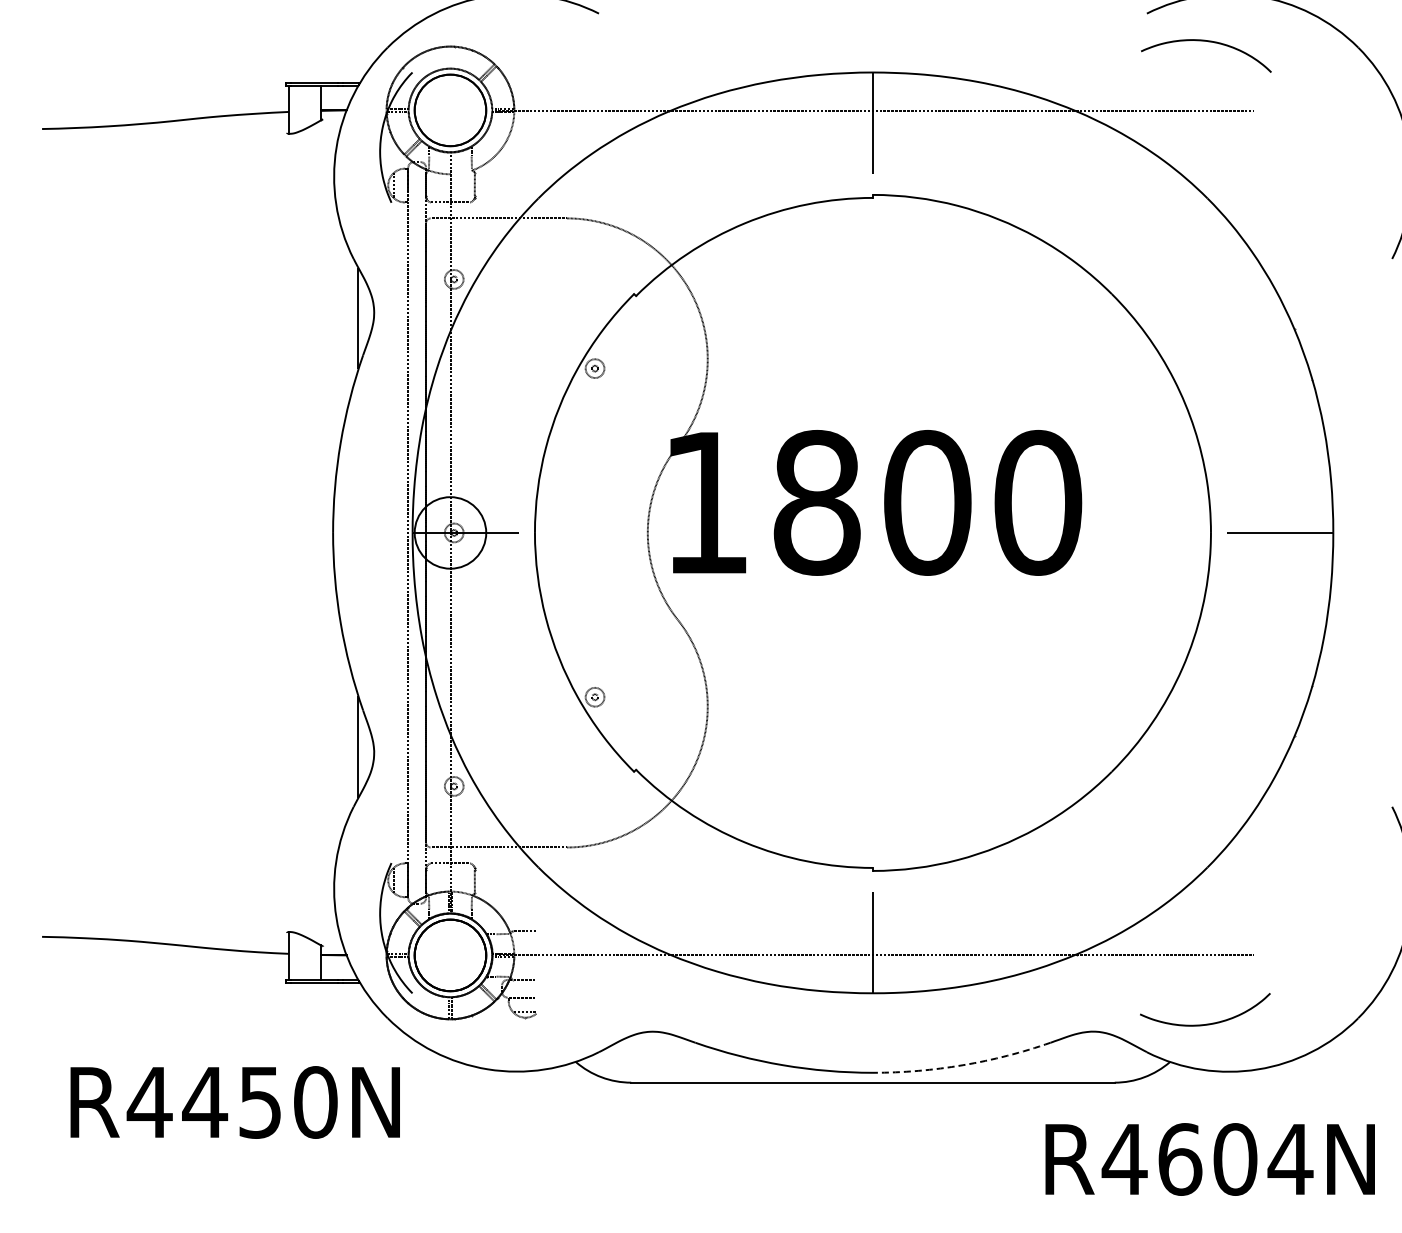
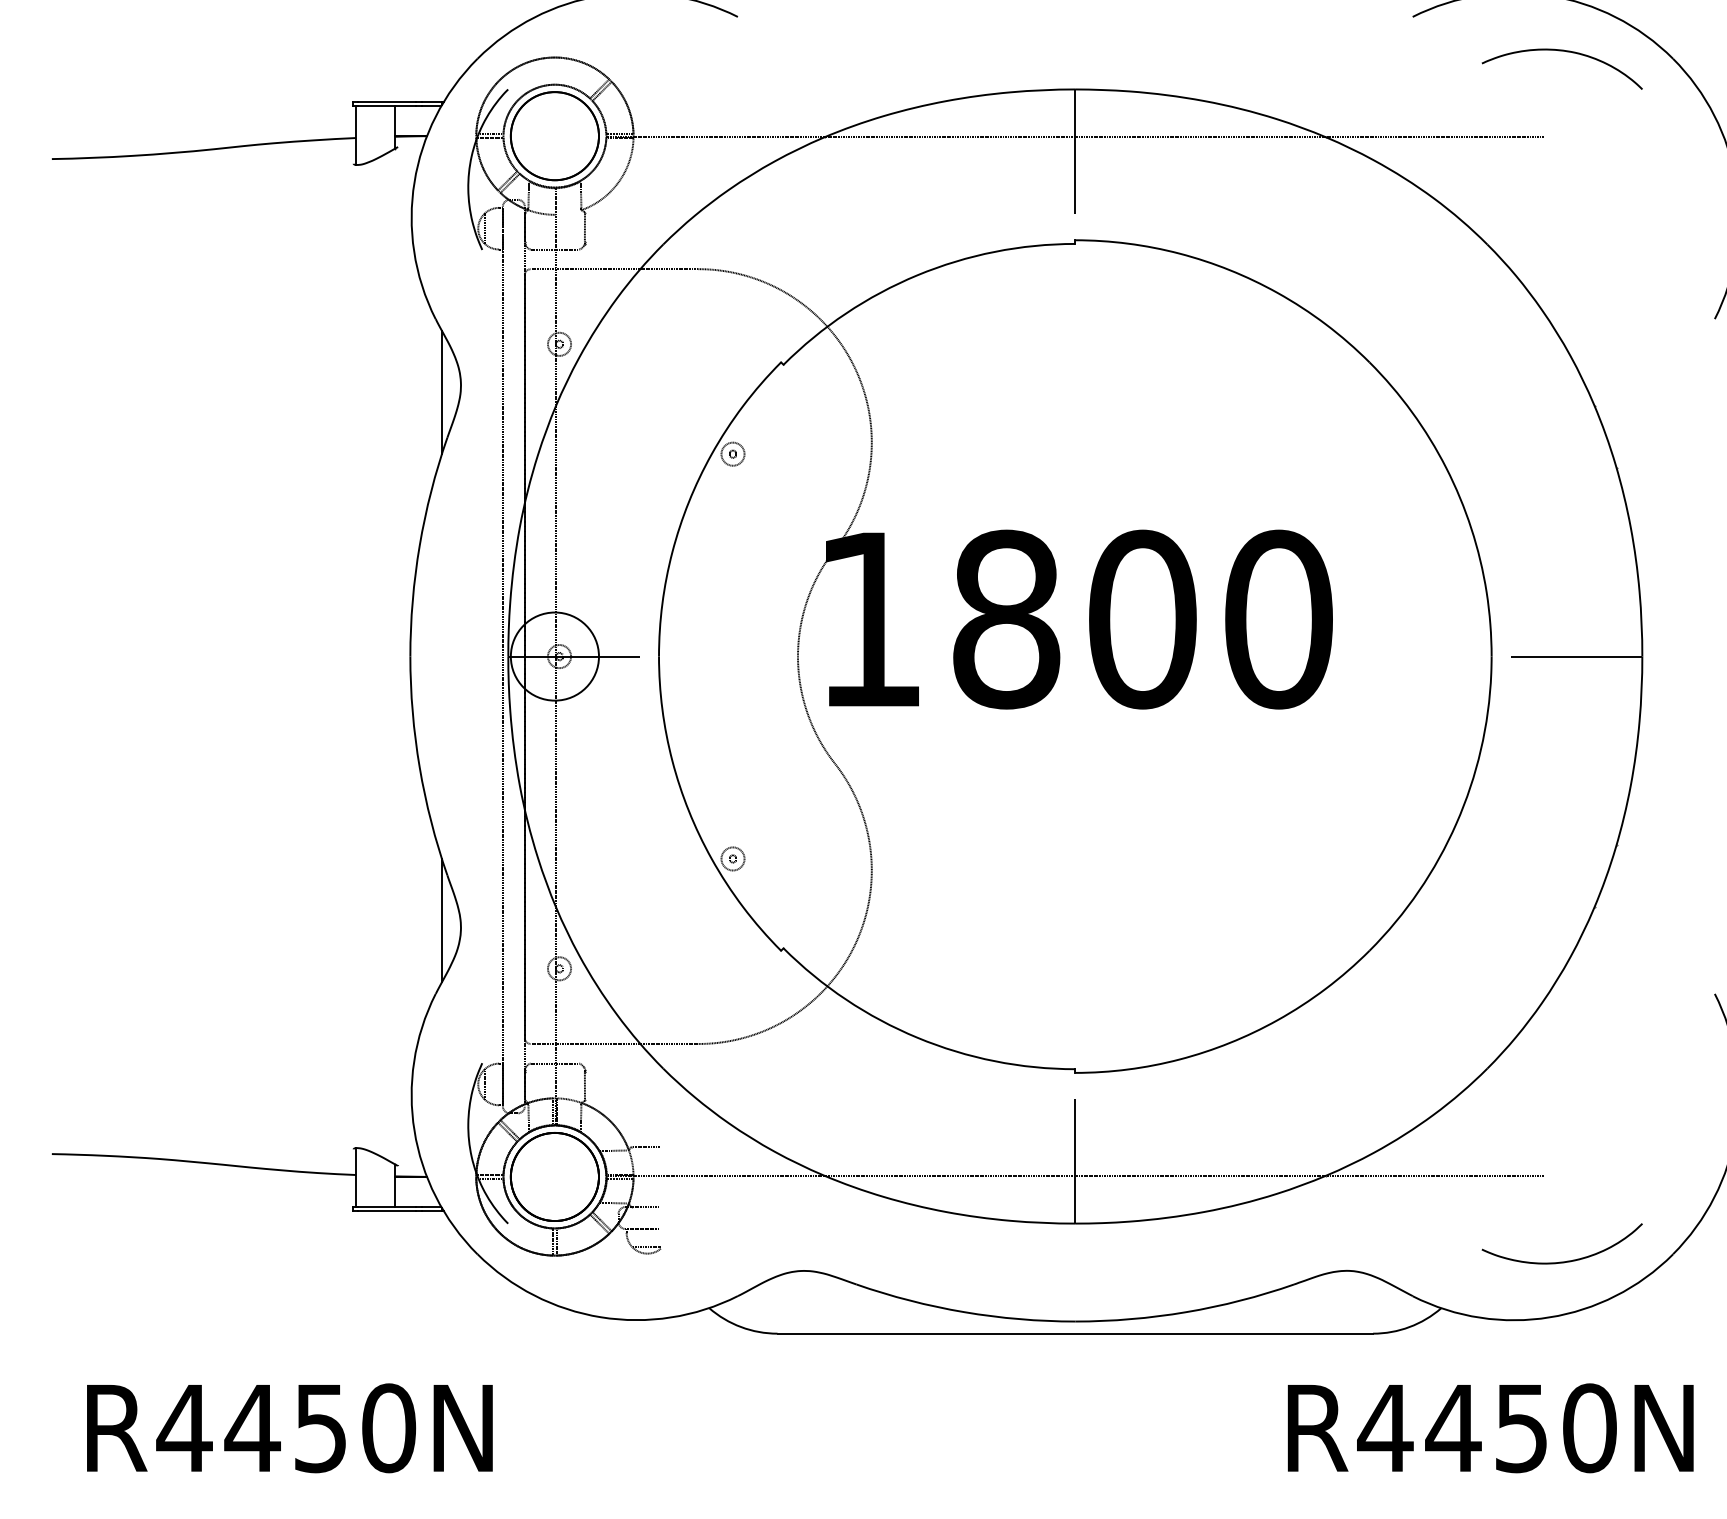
curve: (1208, 42) -> (1564, 52), moved
curve: (1206, 1023) -> (1563, 1260), moved
line: (963, 1065) -> (1186, 1312), dashed -> solid
text: (234, 1102) -> (288, 1428), moved
text: (1235, 1159) -> (1521, 1428), R4604N -> R4450N

